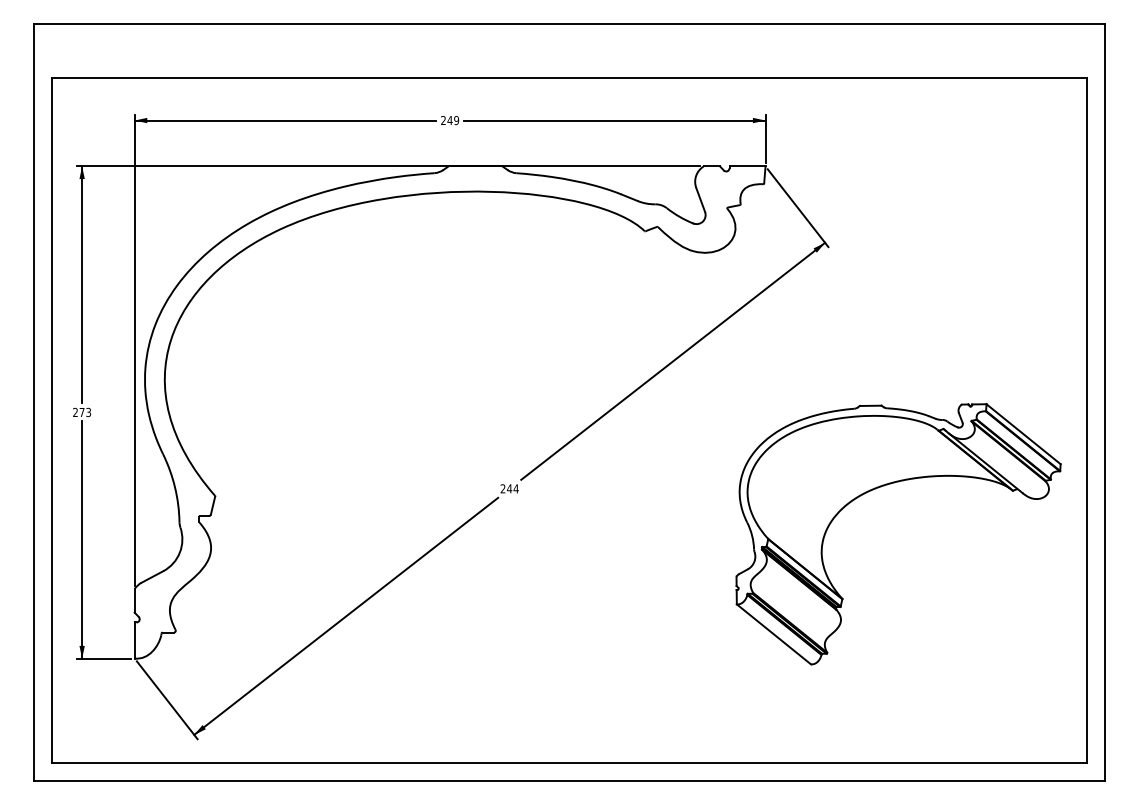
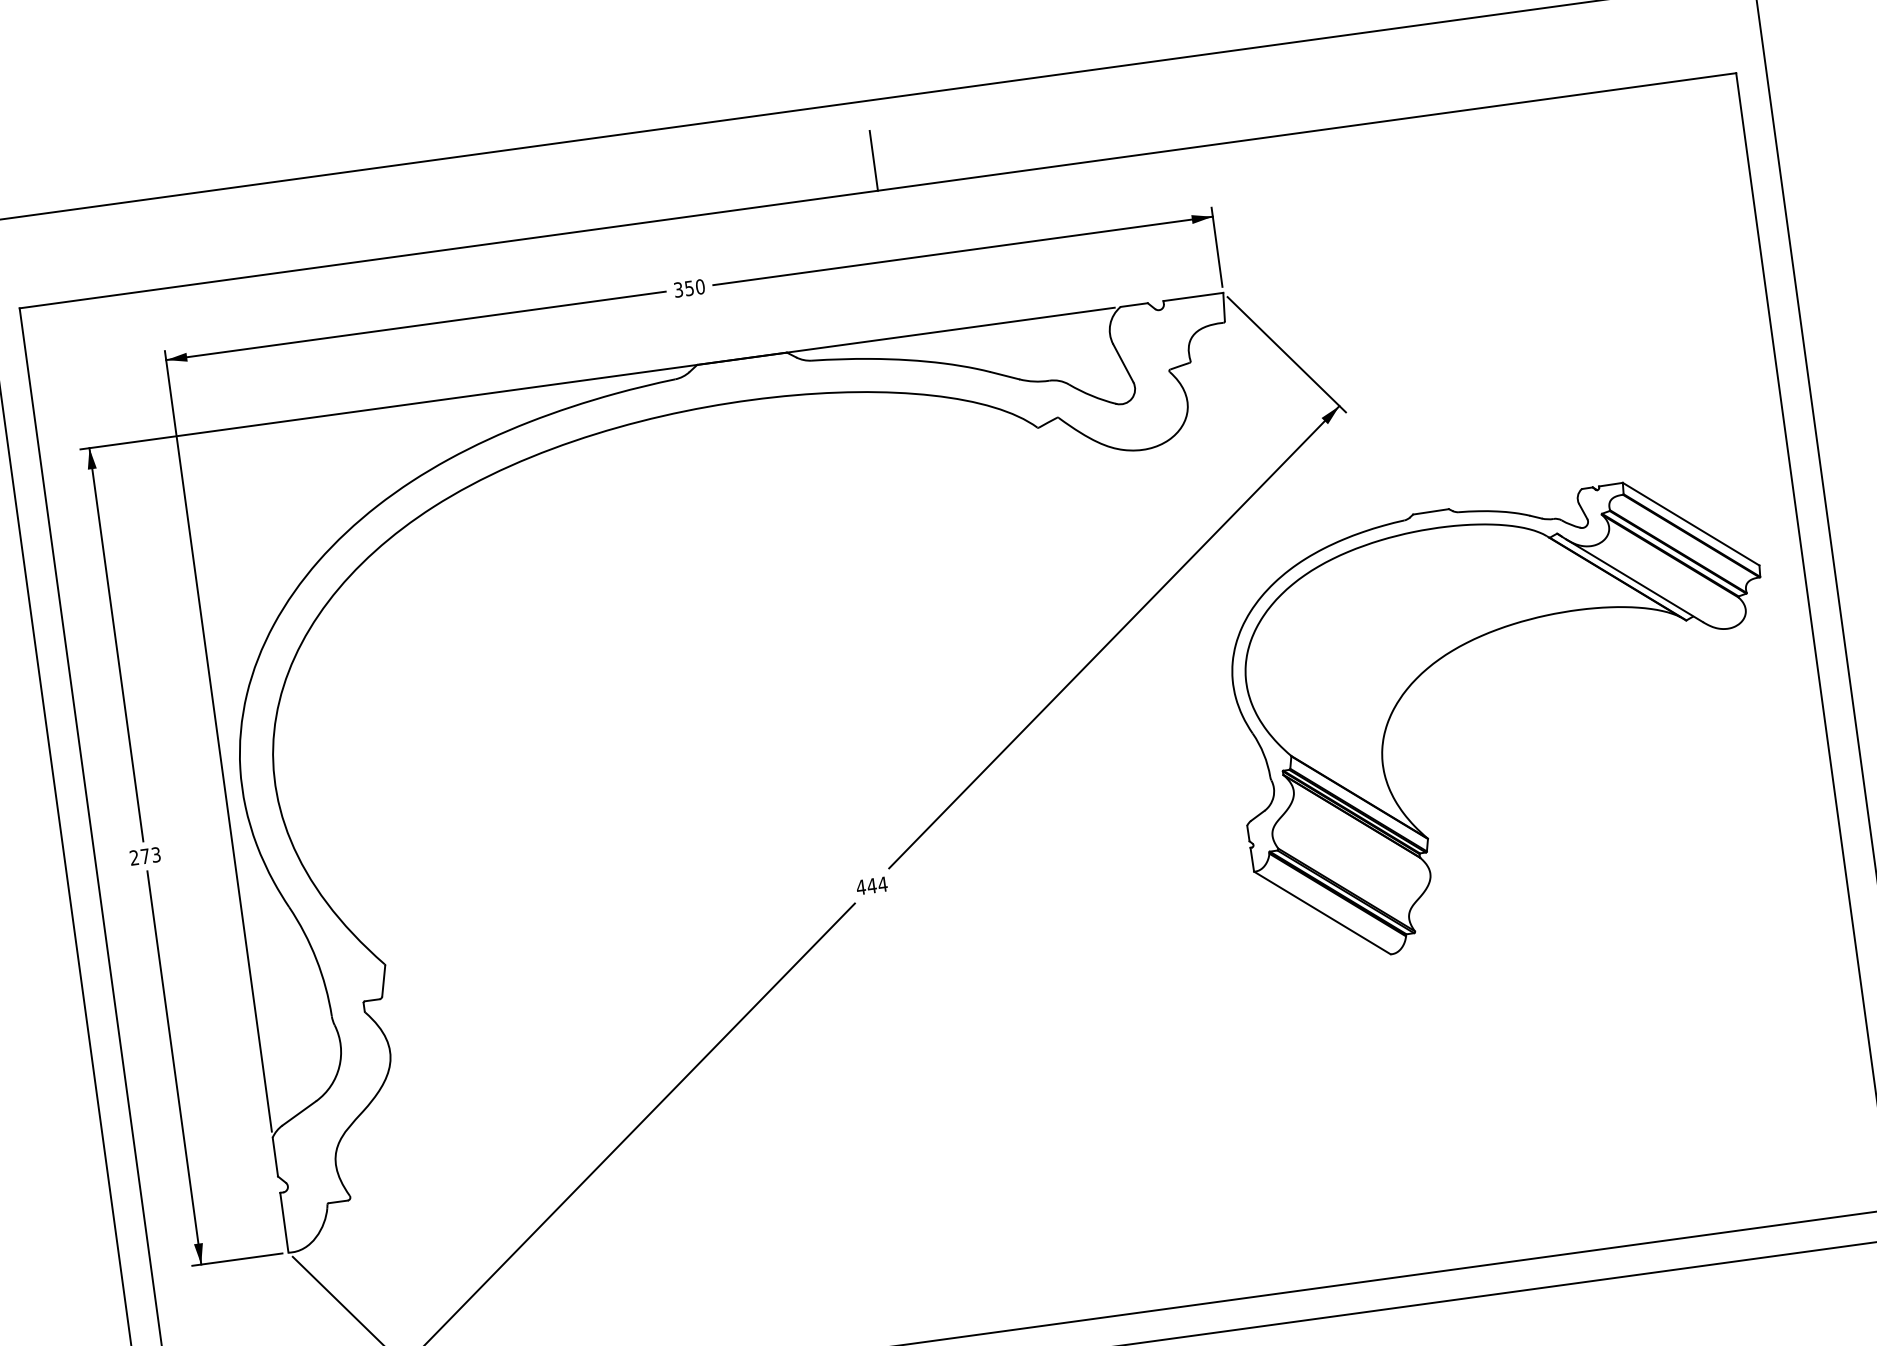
line: (569, 60) -> (873, 161), added
text: (449, 120) -> (688, 288), 249 -> 350
part: (881, 487) -> (1467, 644), moved
text: (502, 488) -> (860, 886), 244 -> 444

